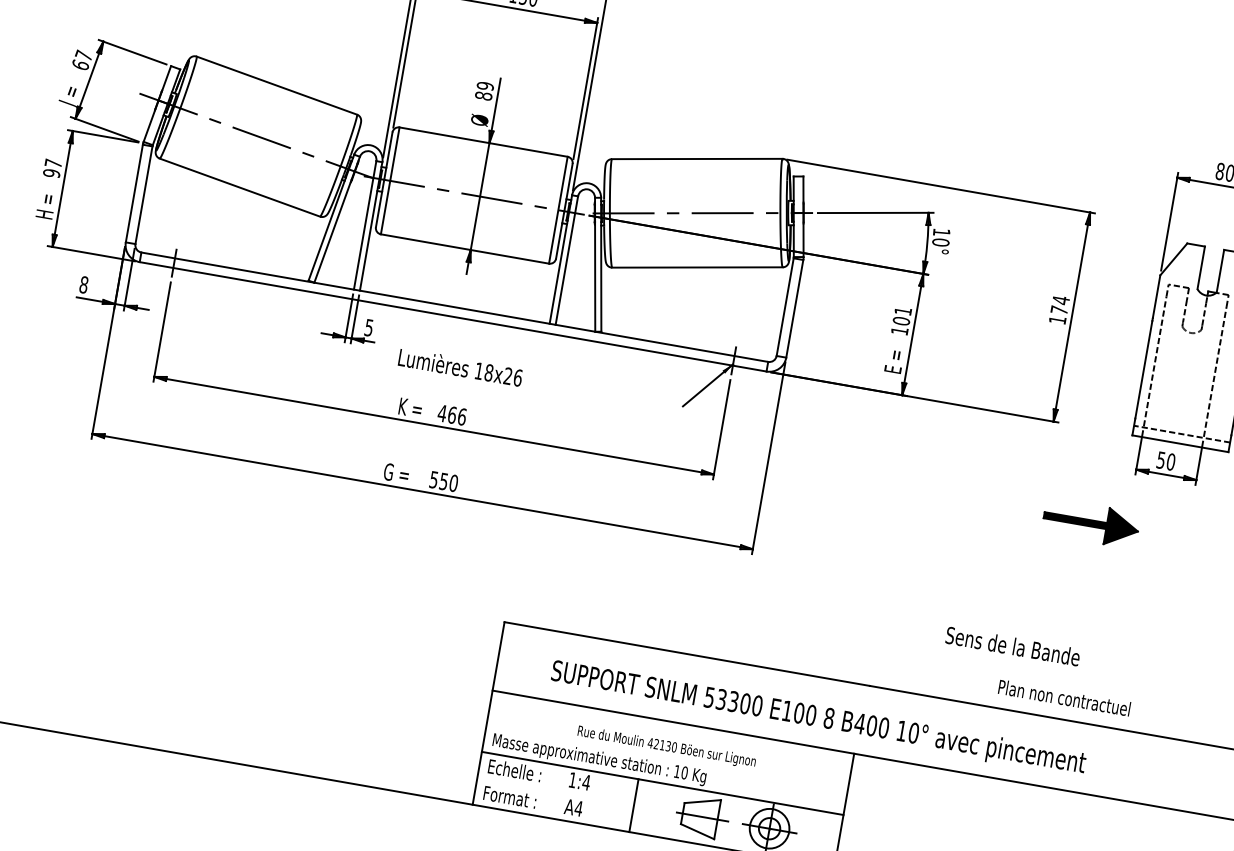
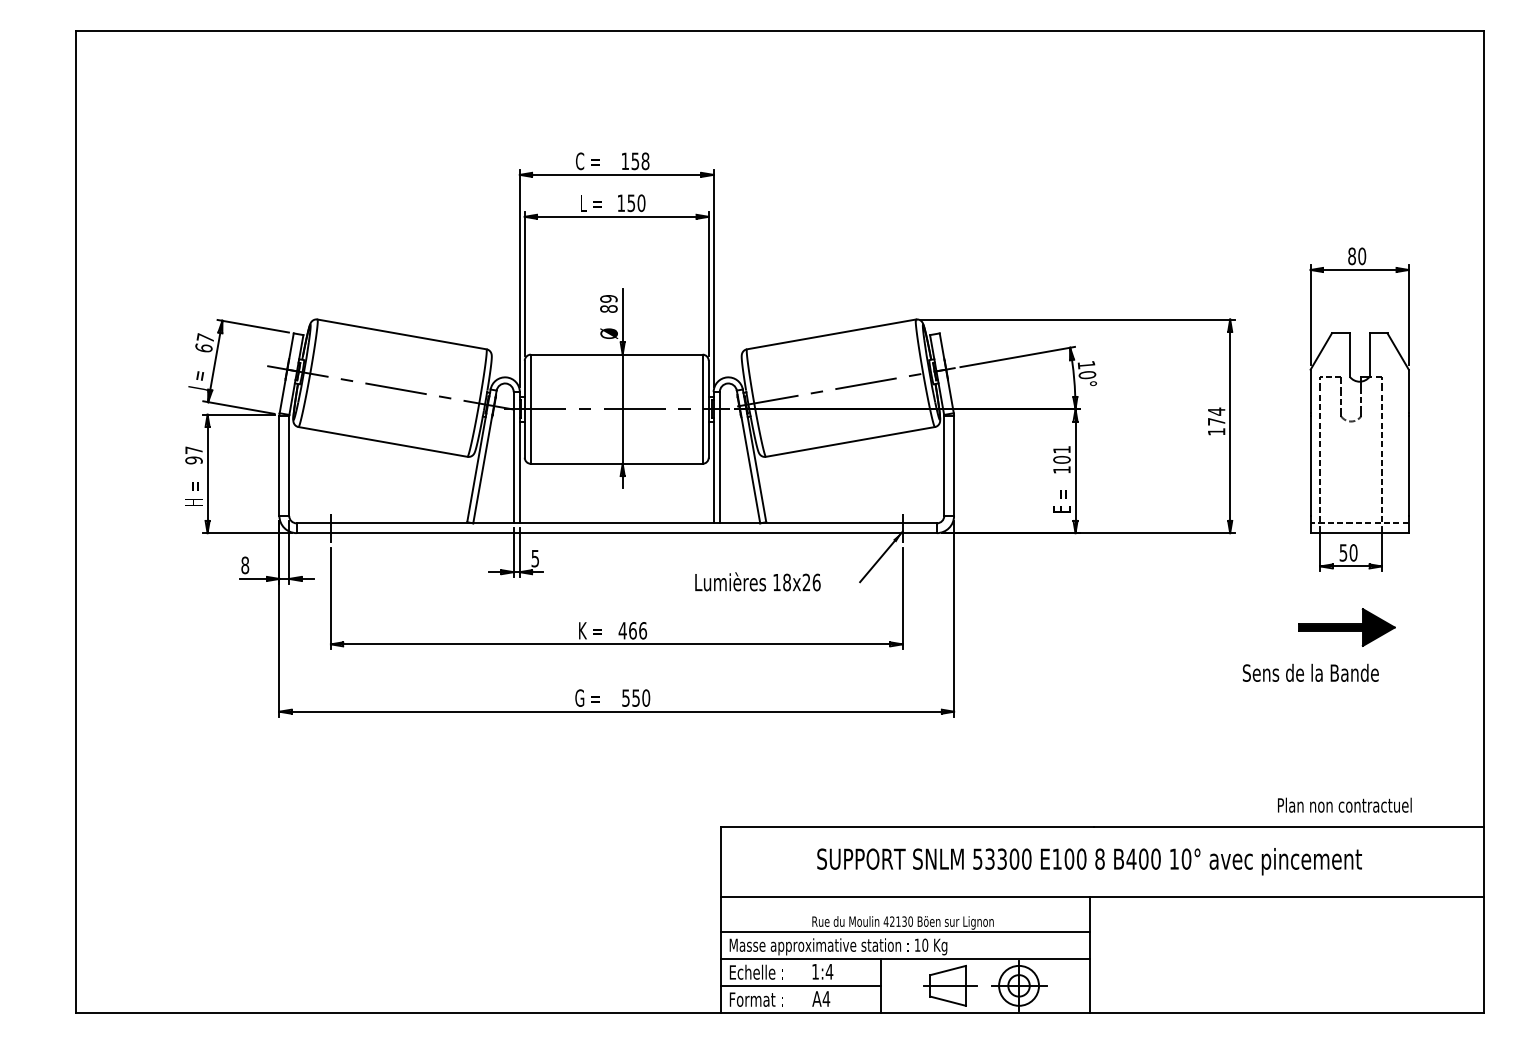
text: (460, 366) -> (757, 581), moved
part: (1090, 523) -> (1346, 627), moved
text: (1012, 645) -> (1310, 672), moved
text: (1064, 697) -> (1344, 804), moved
text: (818, 718) -> (1089, 861), moved
line: (666, 756) -> (904, 932), added
line: (555, 792) -> (800, 986), added

